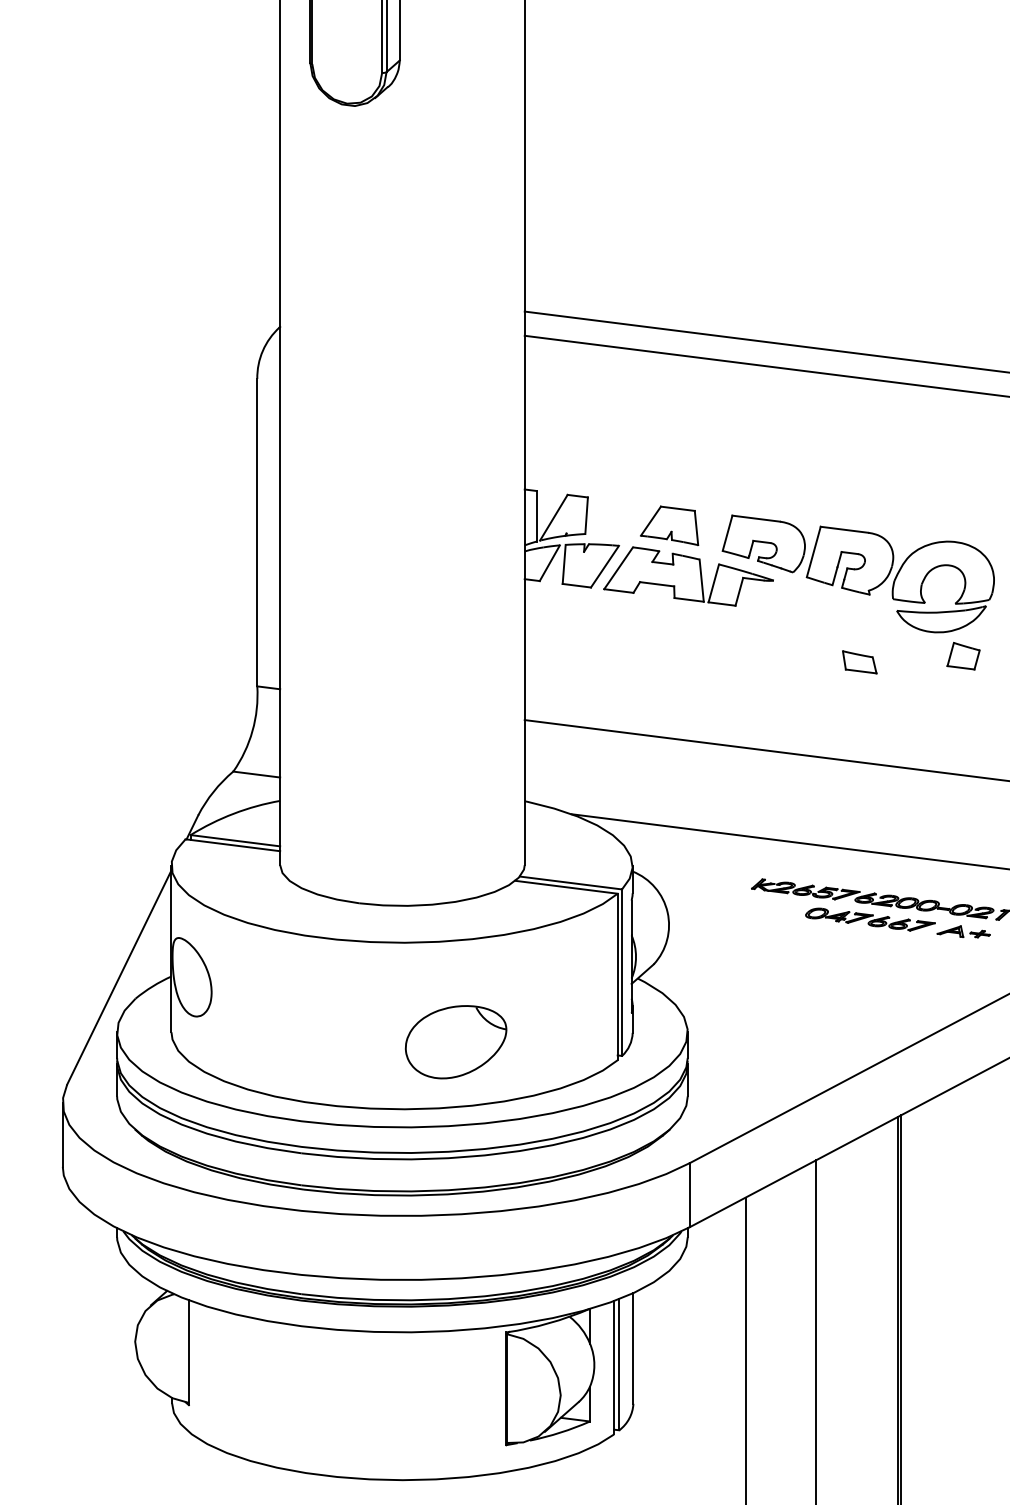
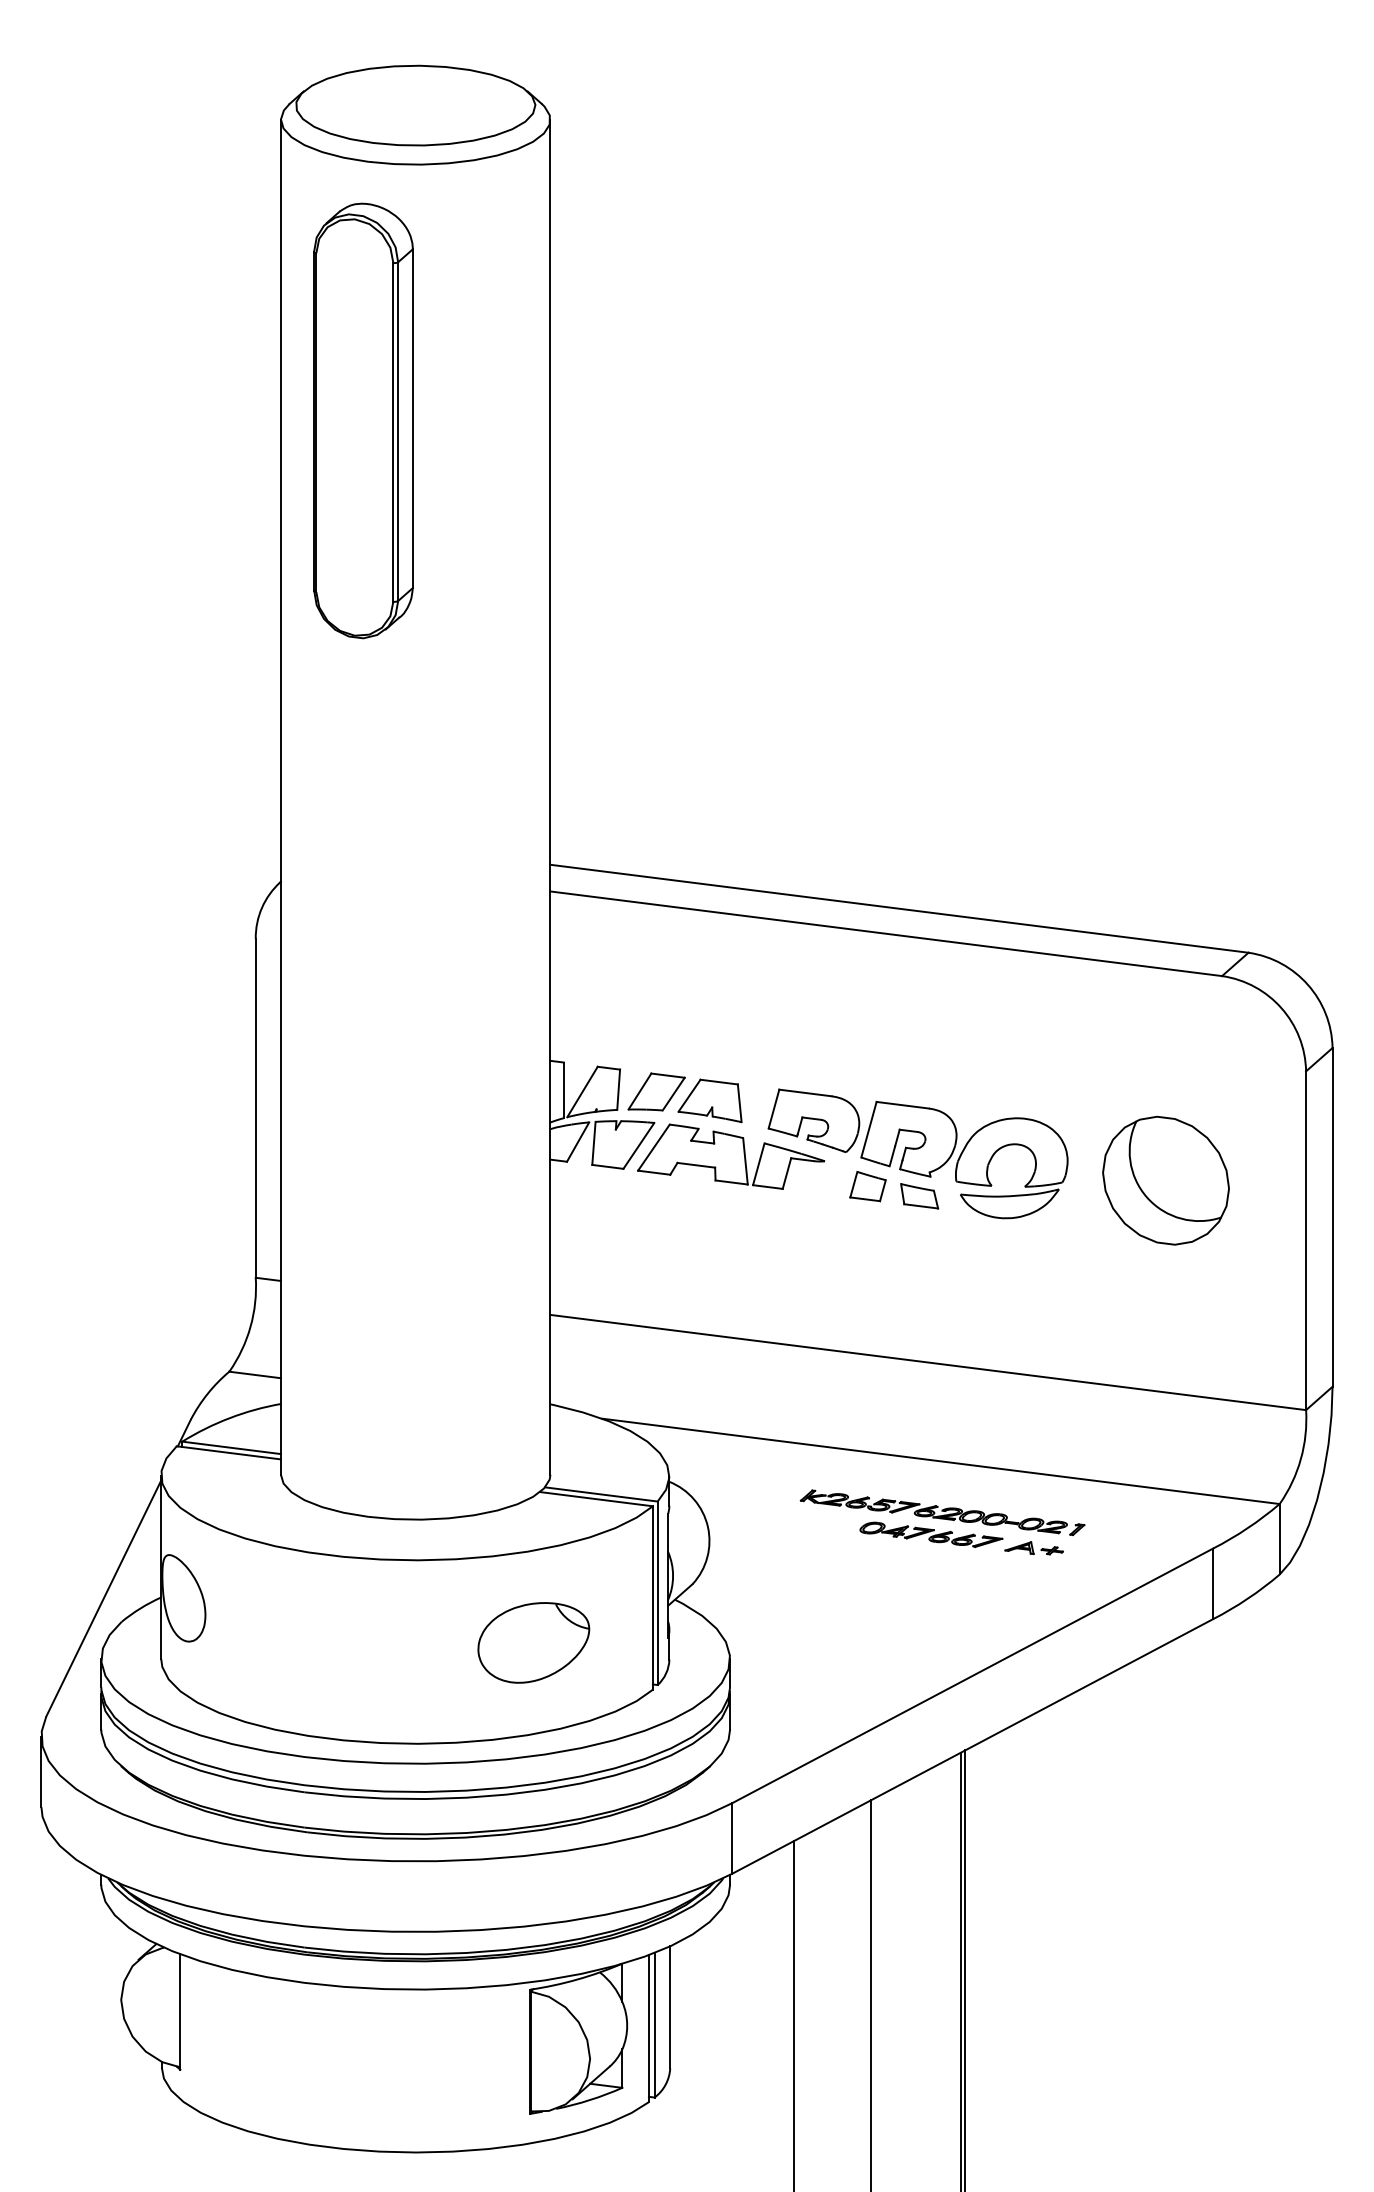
part: (620, 517) -> (656, 1091), added
part: (963, 656) -> (867, 1186), moved
part: (859, 662) -> (919, 1196), moved
part: (455, 1041) -> (533, 1642), moved

